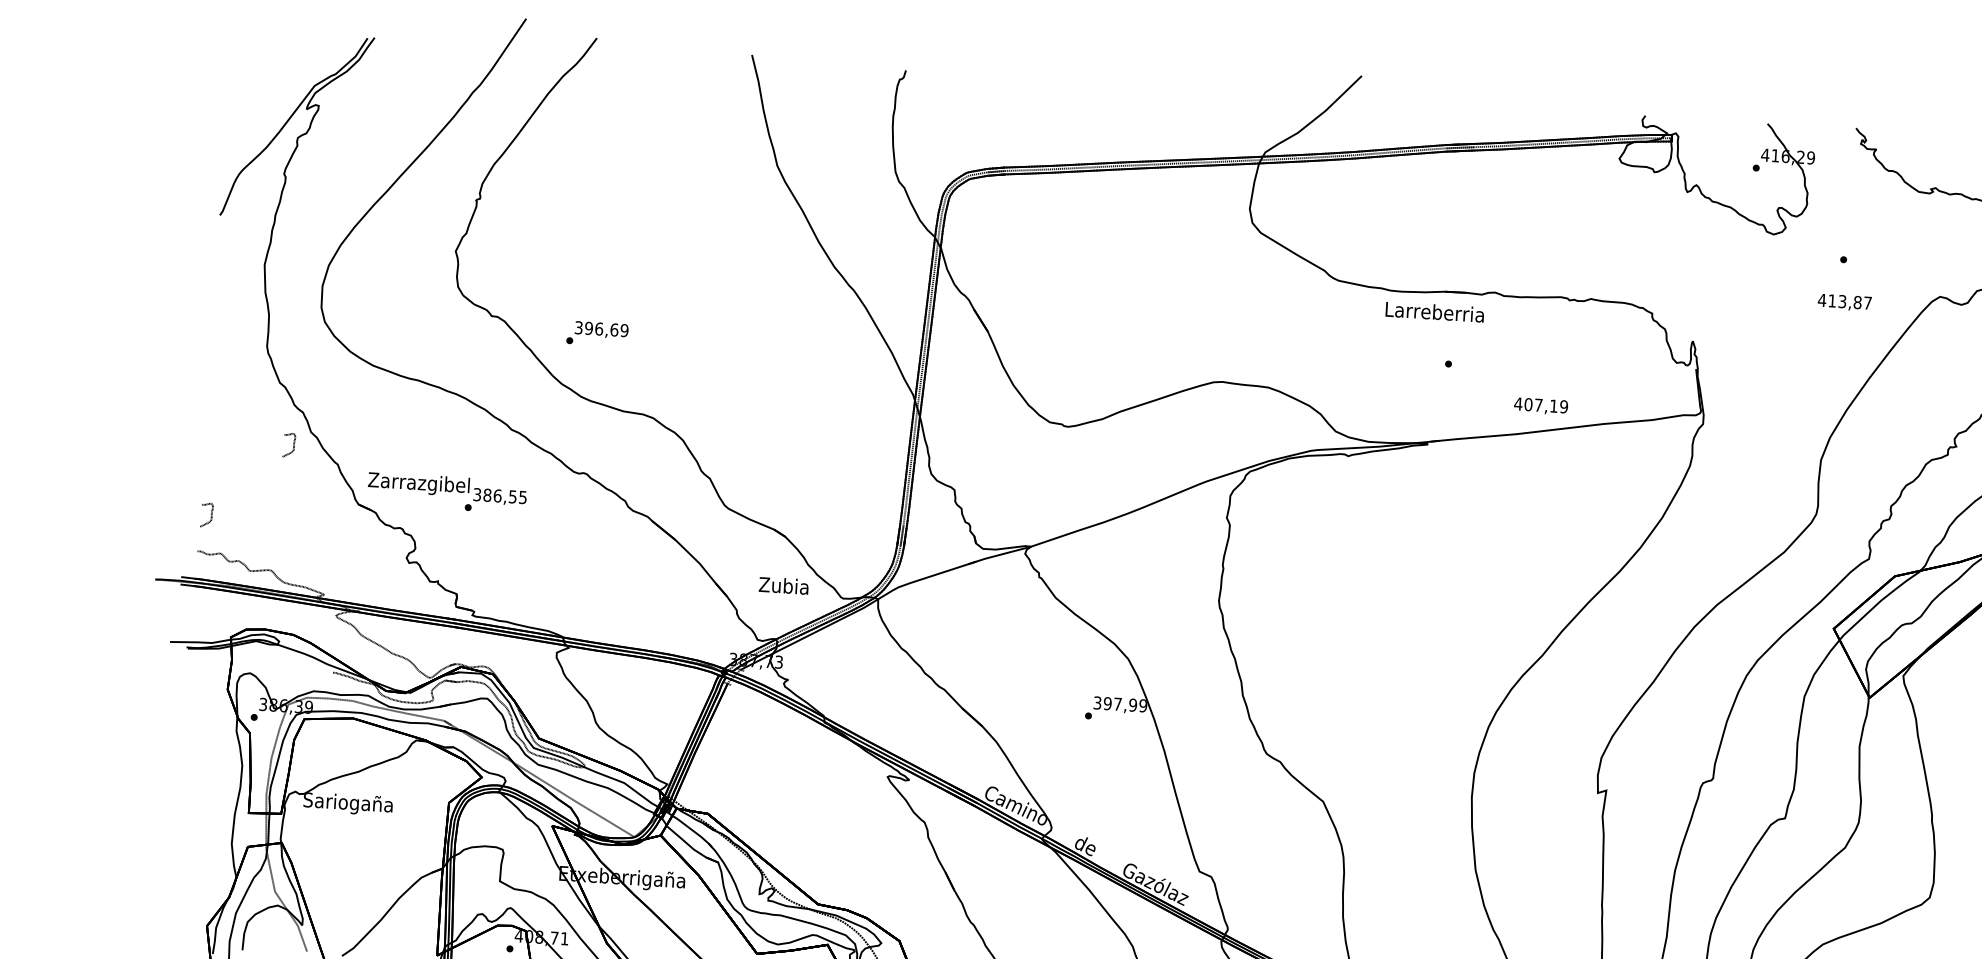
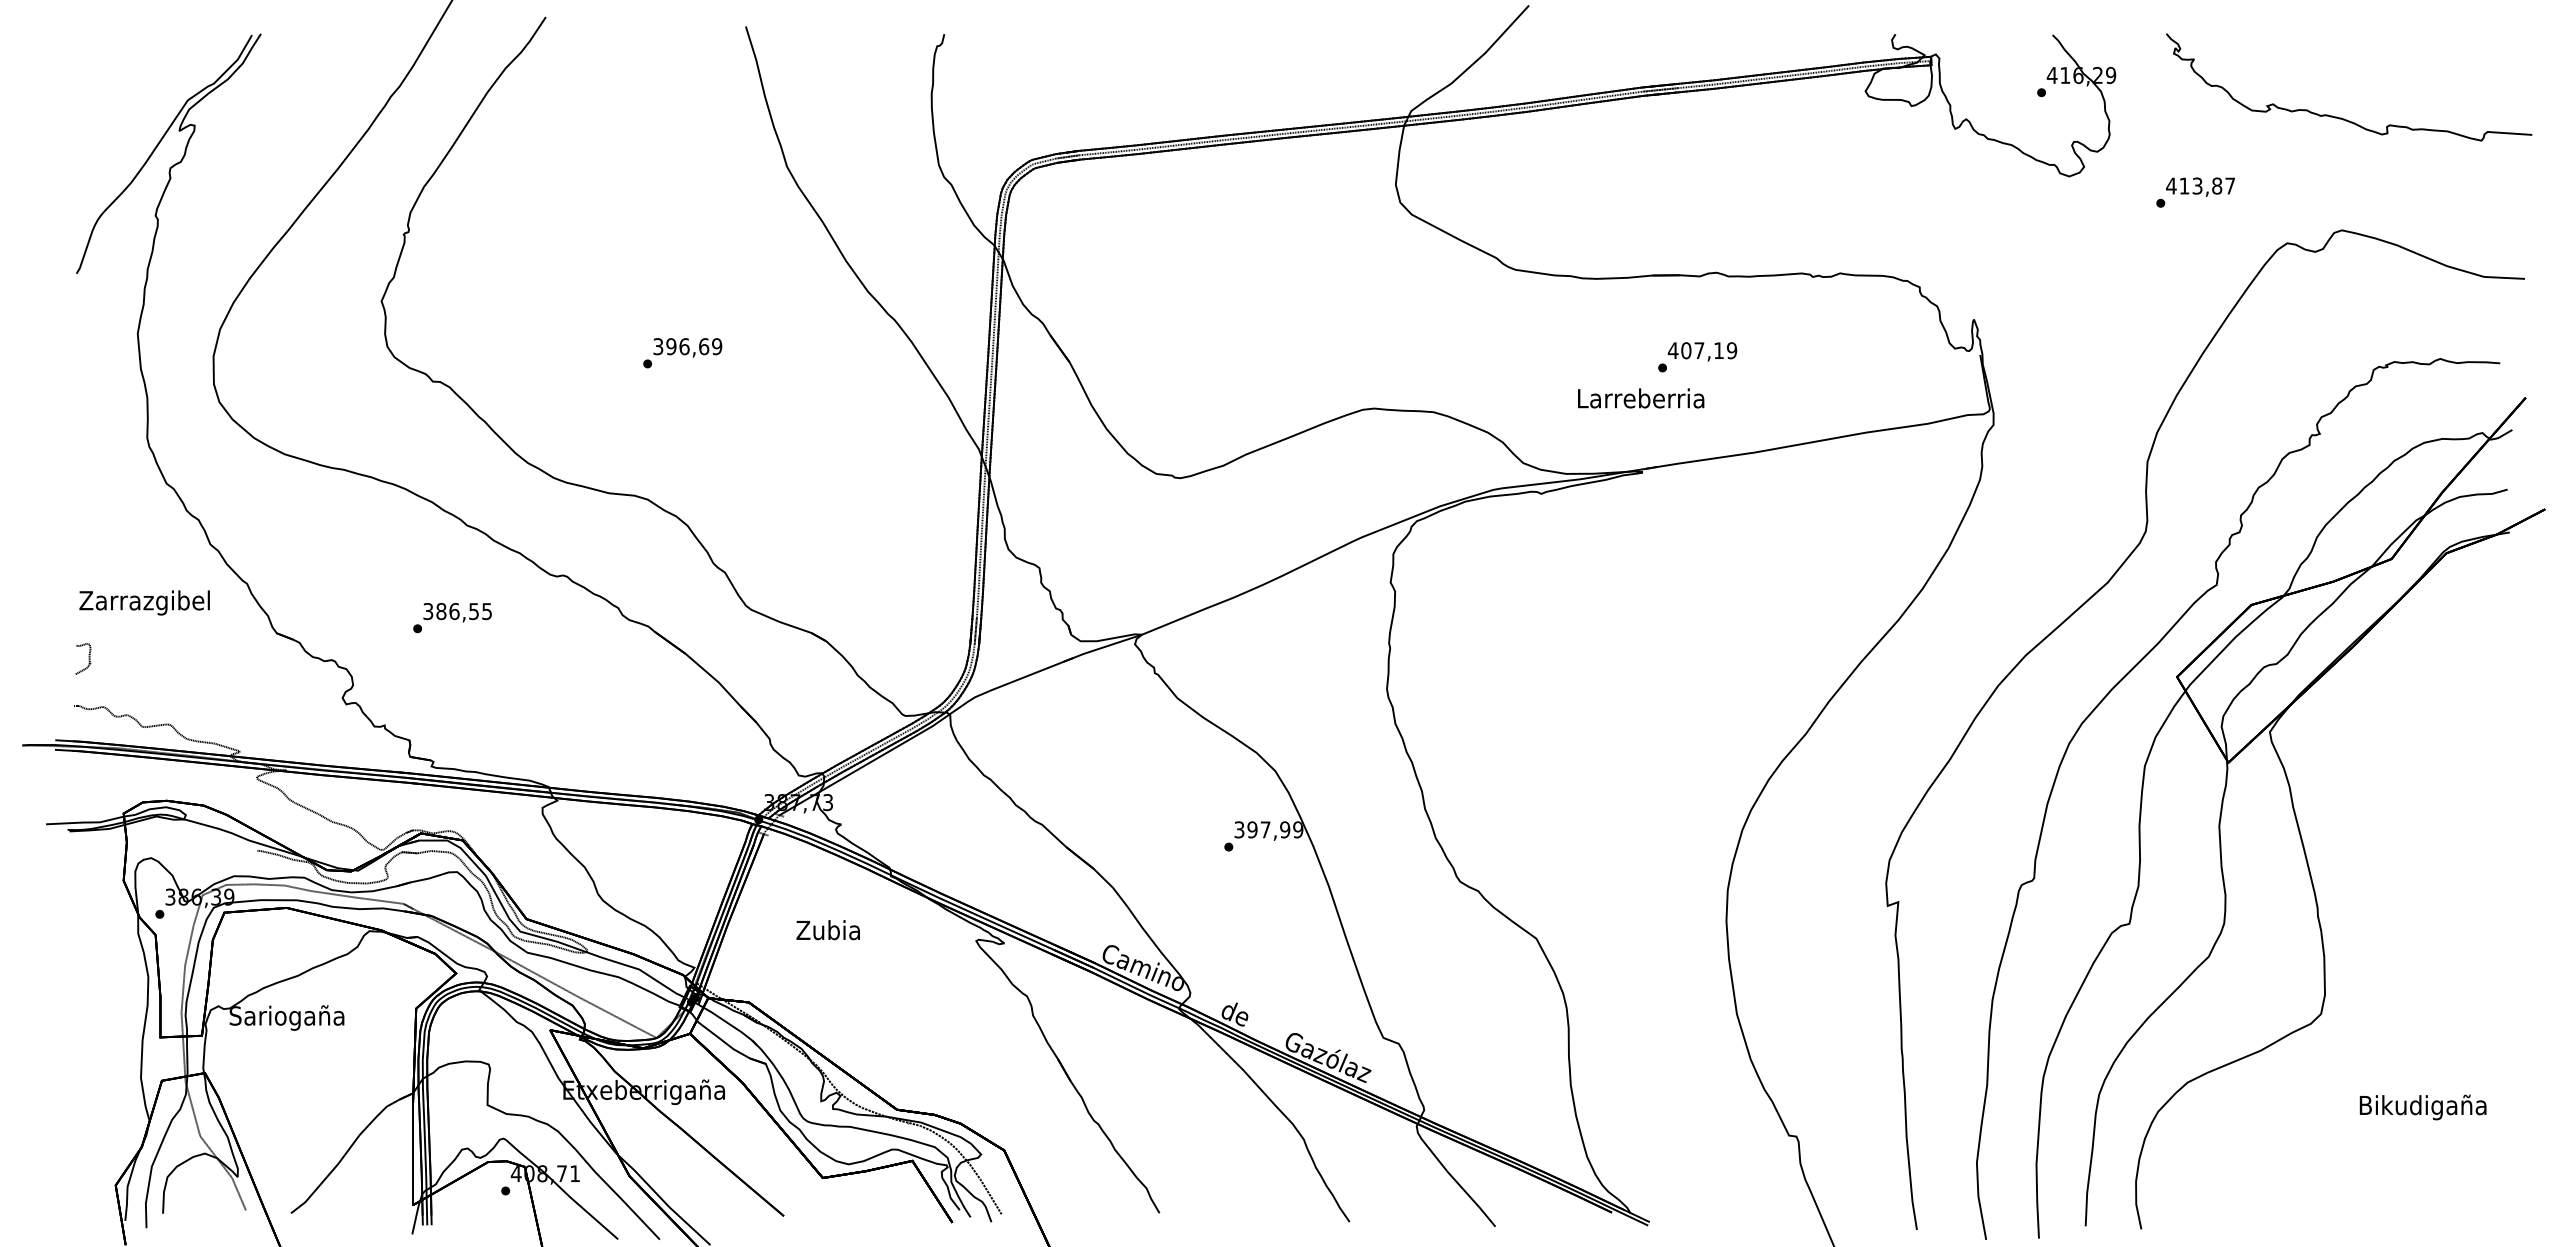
text: (1844, 302) -> (2200, 186), moved
text: (1435, 312) -> (1641, 398), moved
text: (597, 334) -> (682, 353), moved
text: (1541, 406) -> (1702, 351), moved
curve: (293, 445) -> (188, 562), removed
text: (418, 484) -> (144, 602), moved
text: (783, 585) -> (827, 930), moved

